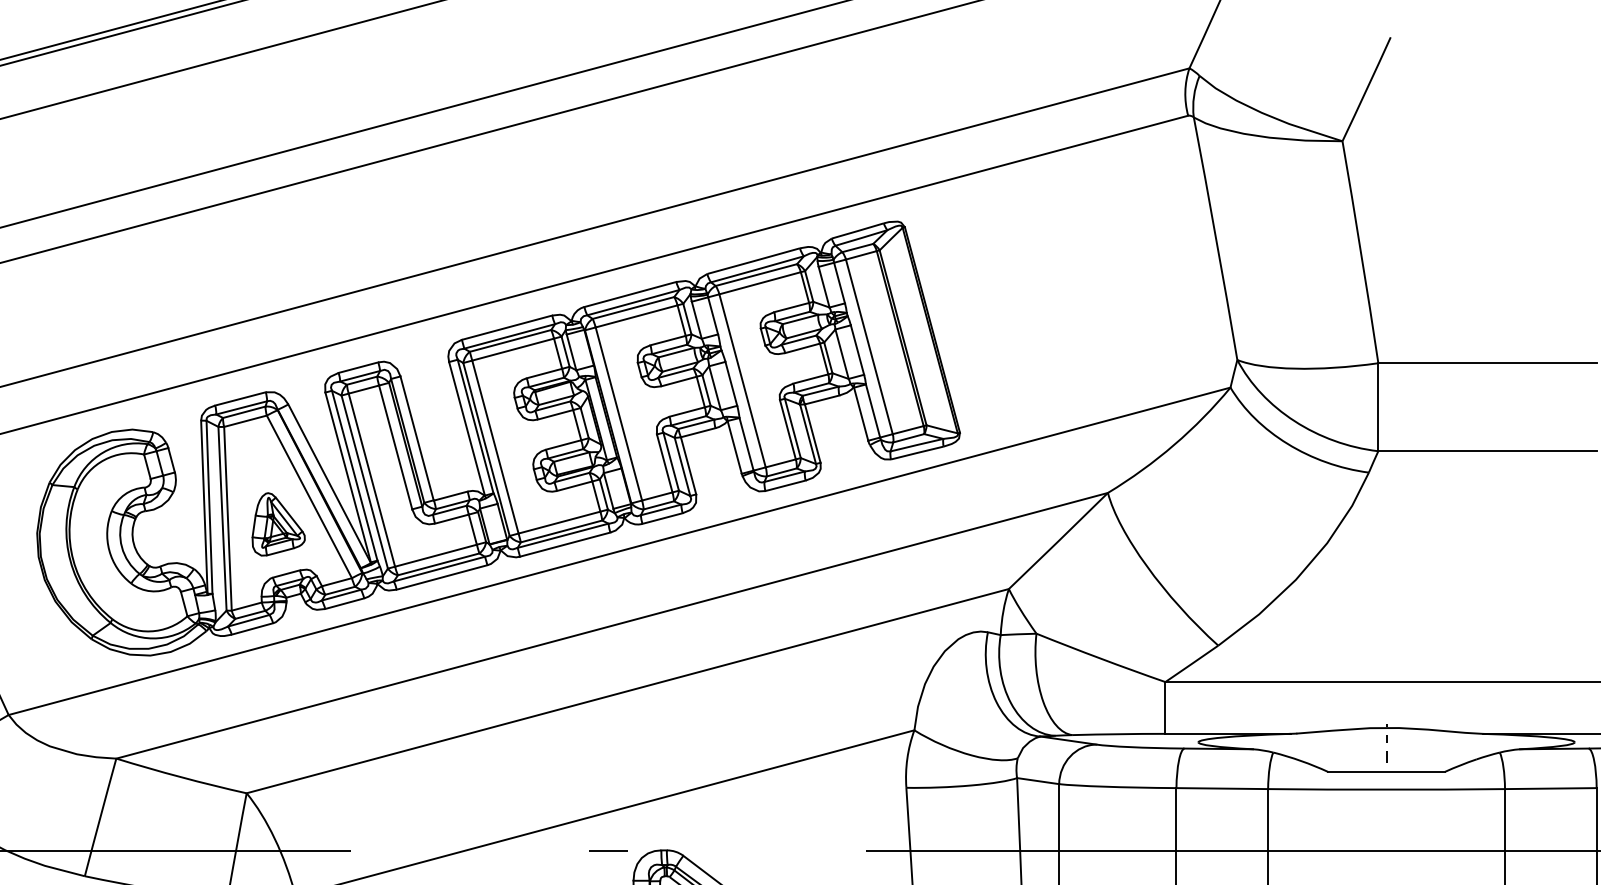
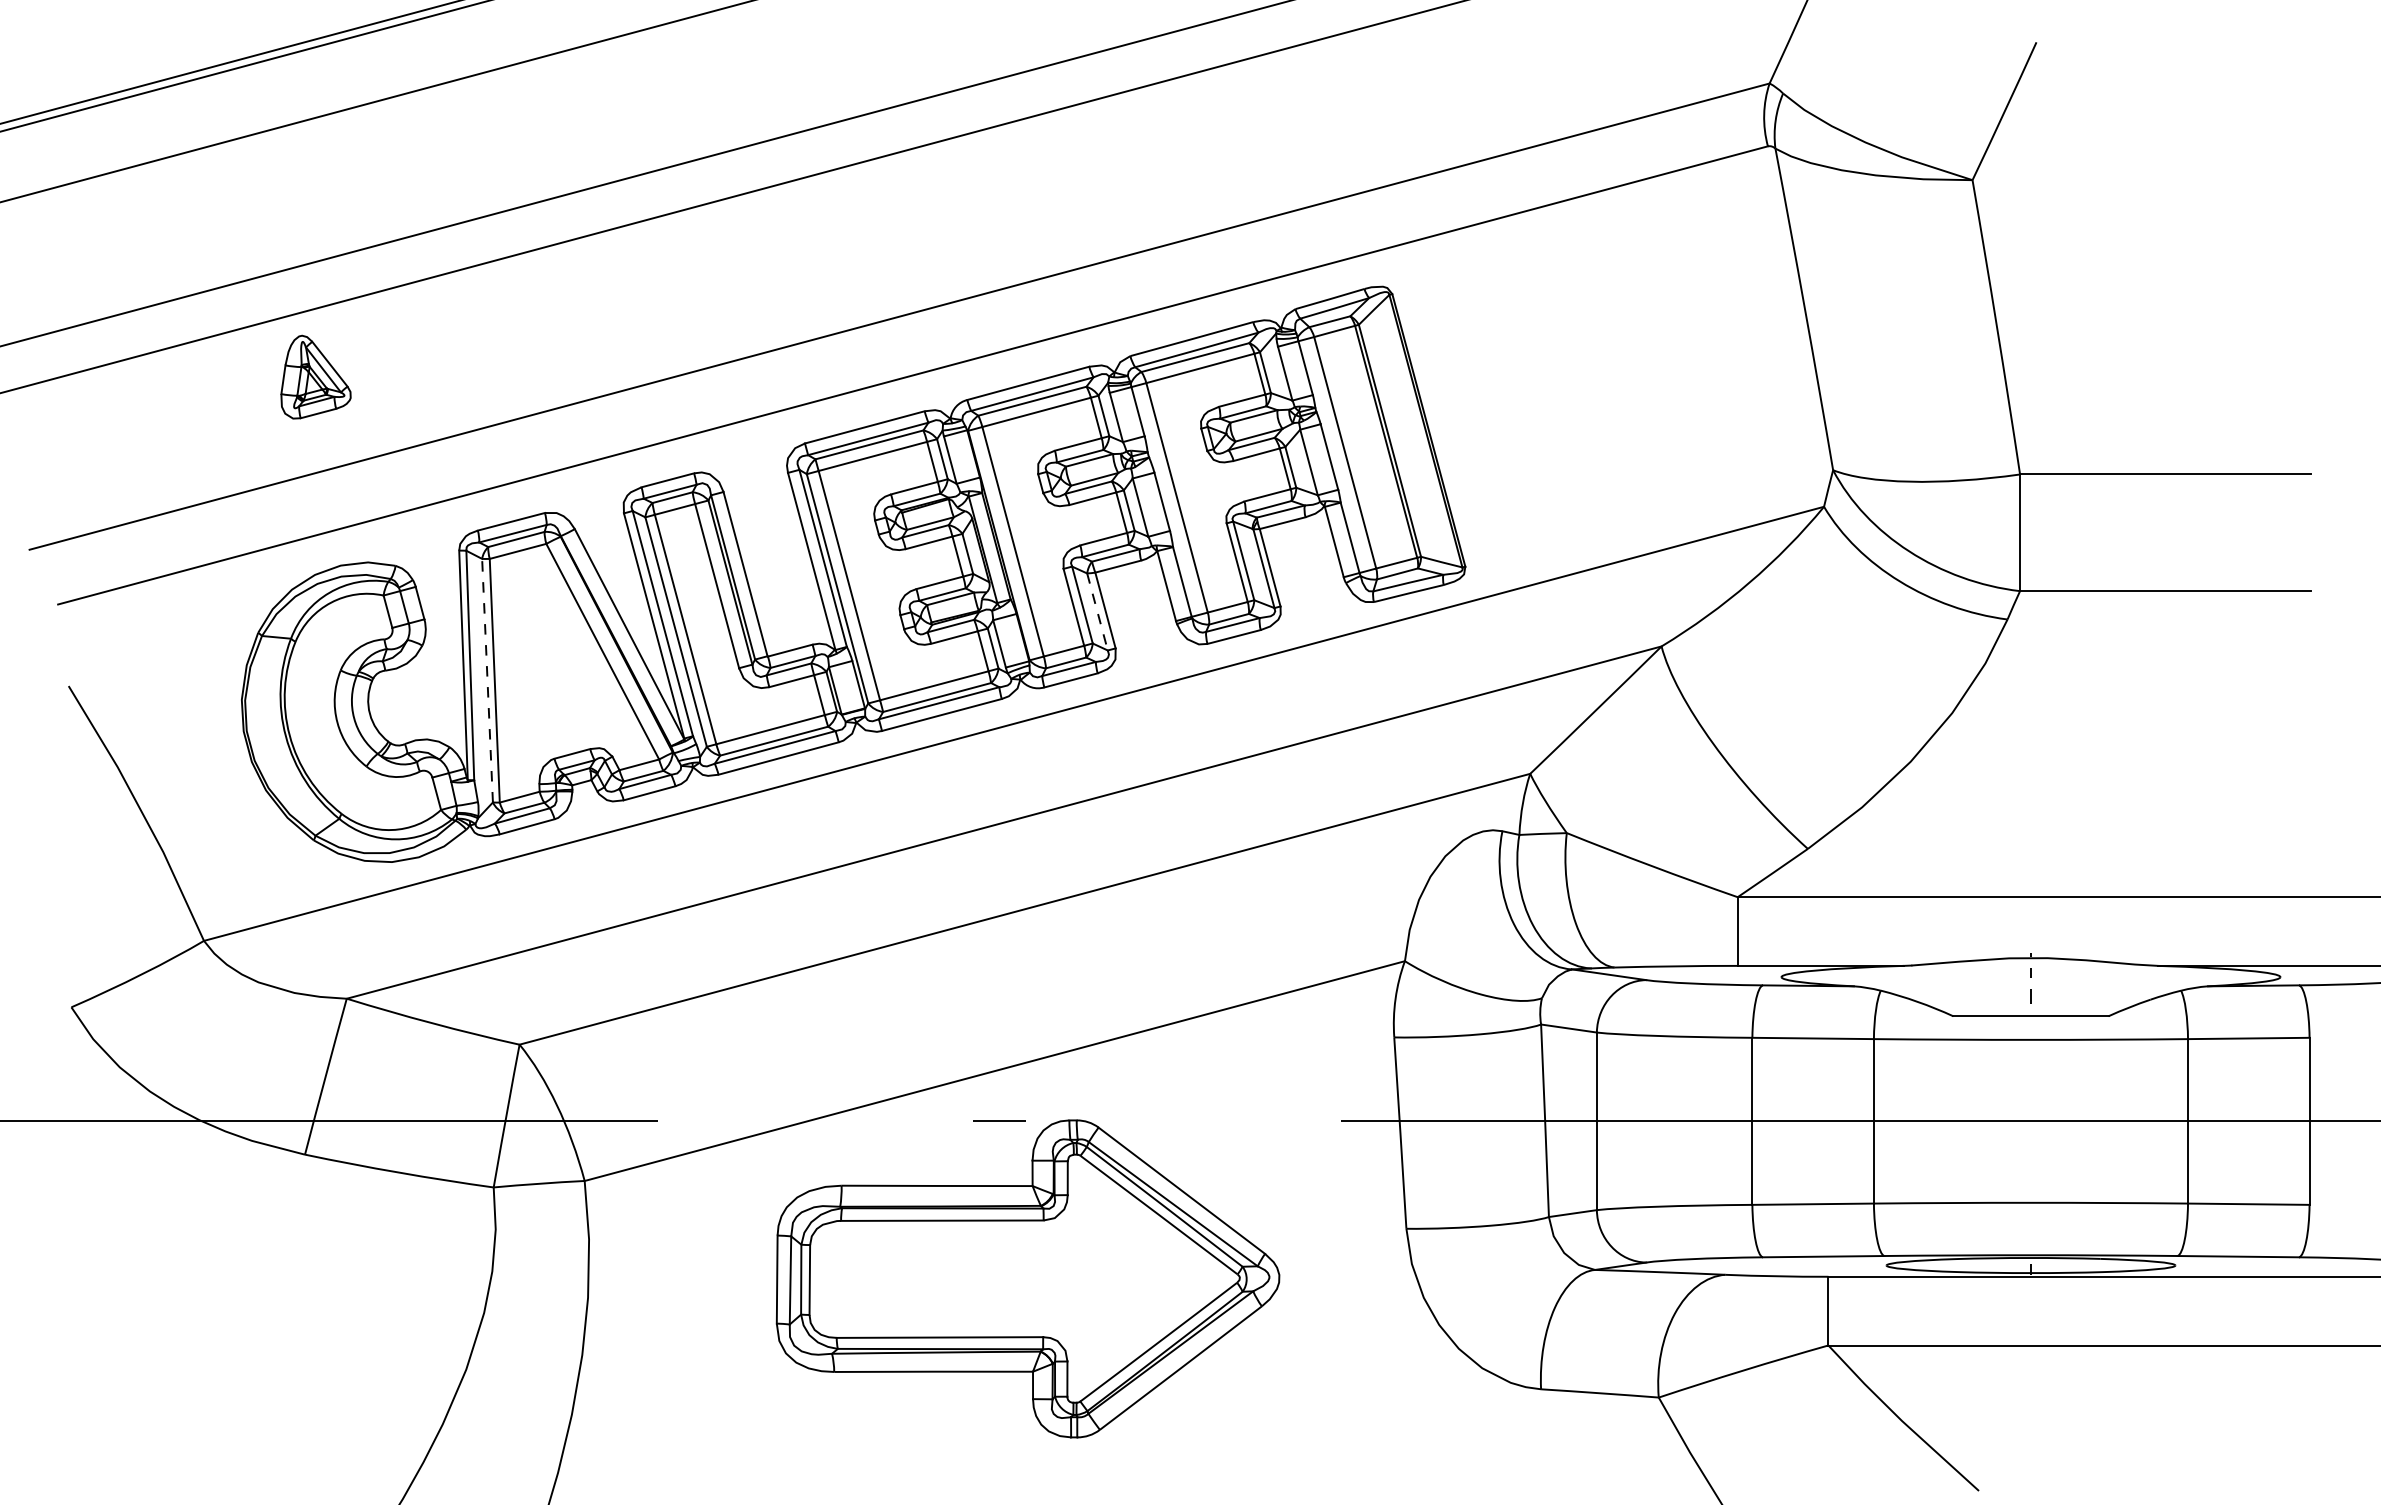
line: (682, 466) -> (1097, 611), solid -> dashed
line: (222, 518) -> (487, 680), solid -> dashed
part: (278, 523) -> (315, 376), moved

